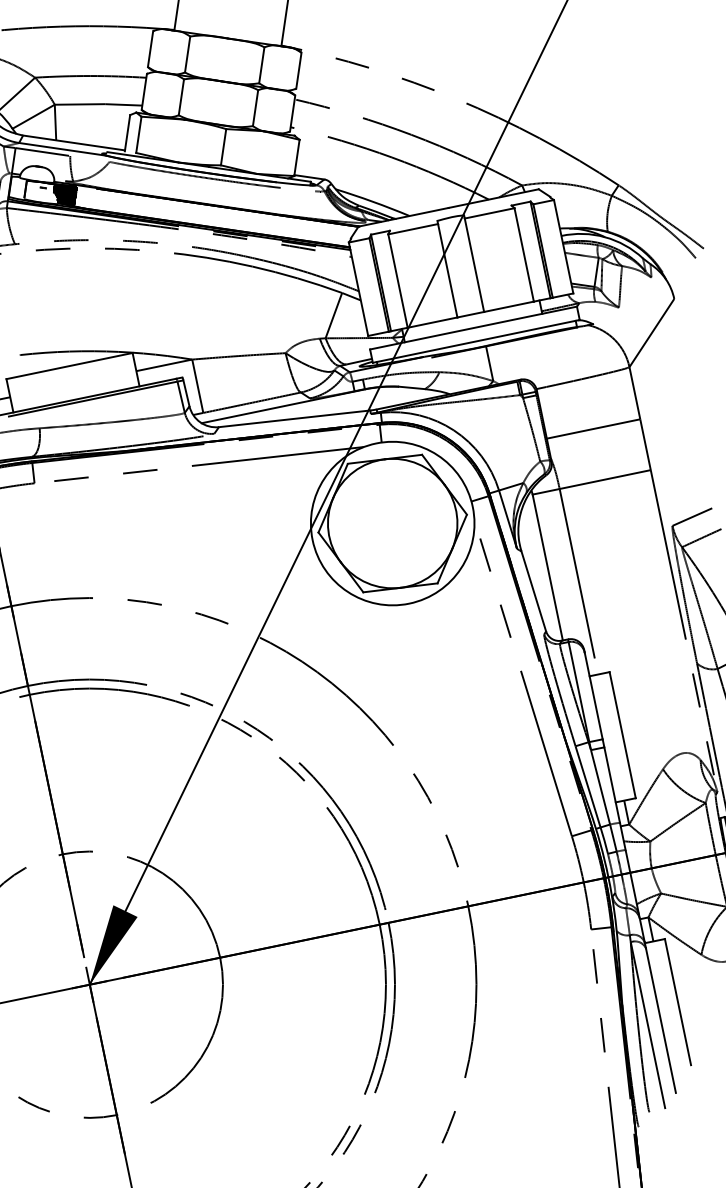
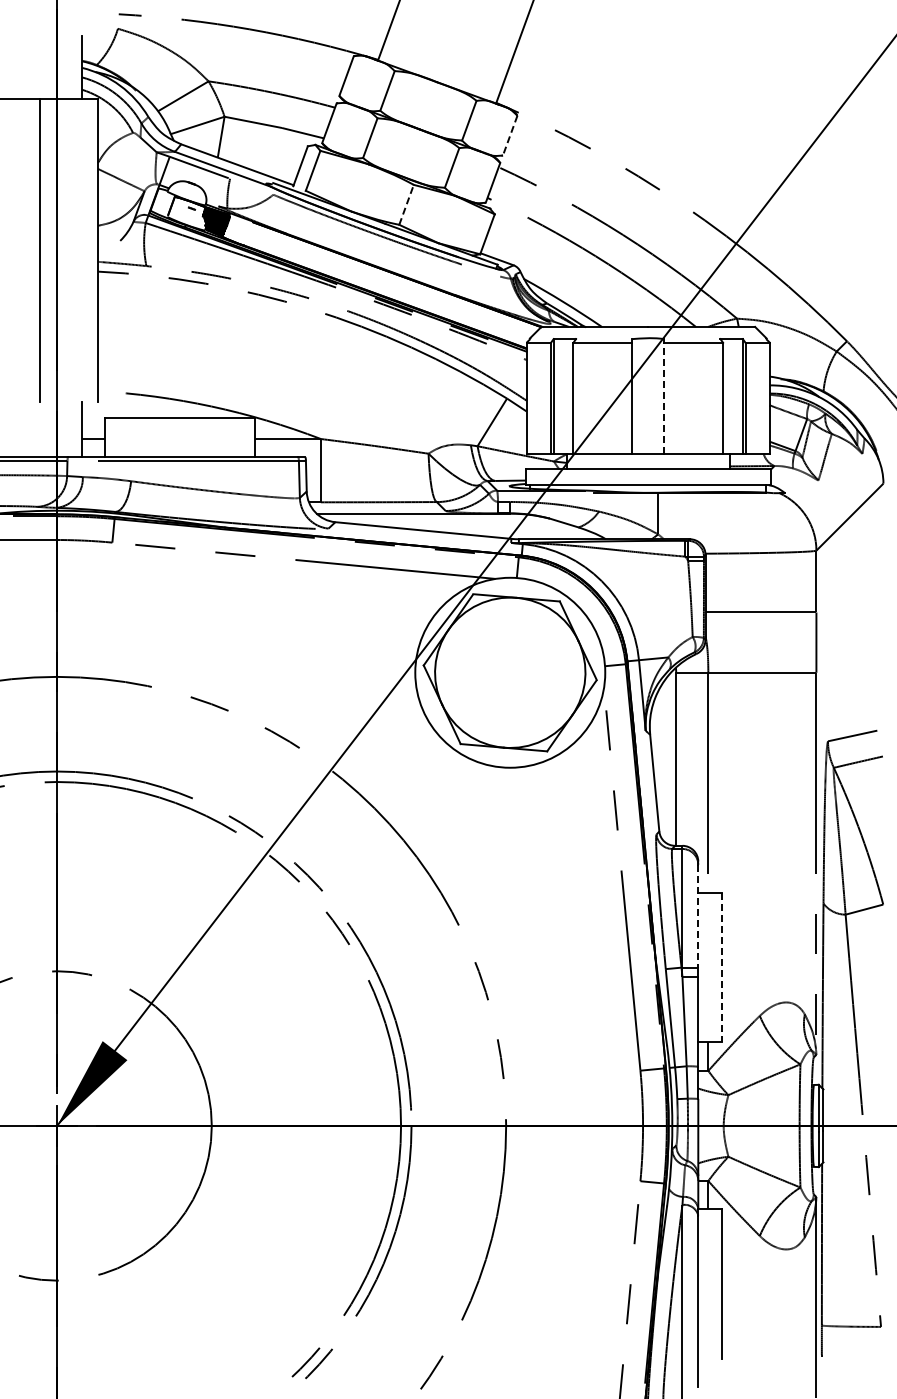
line: (299, 71) -> (510, 136), solid -> dashed
line: (223, 146) -> (406, 204), solid -> dashed
line: (474, 264) -> (664, 397), solid -> dashed
line: (593, 696) -> (698, 916), solid -> dashed
line: (623, 734) -> (722, 967), solid -> dashed

